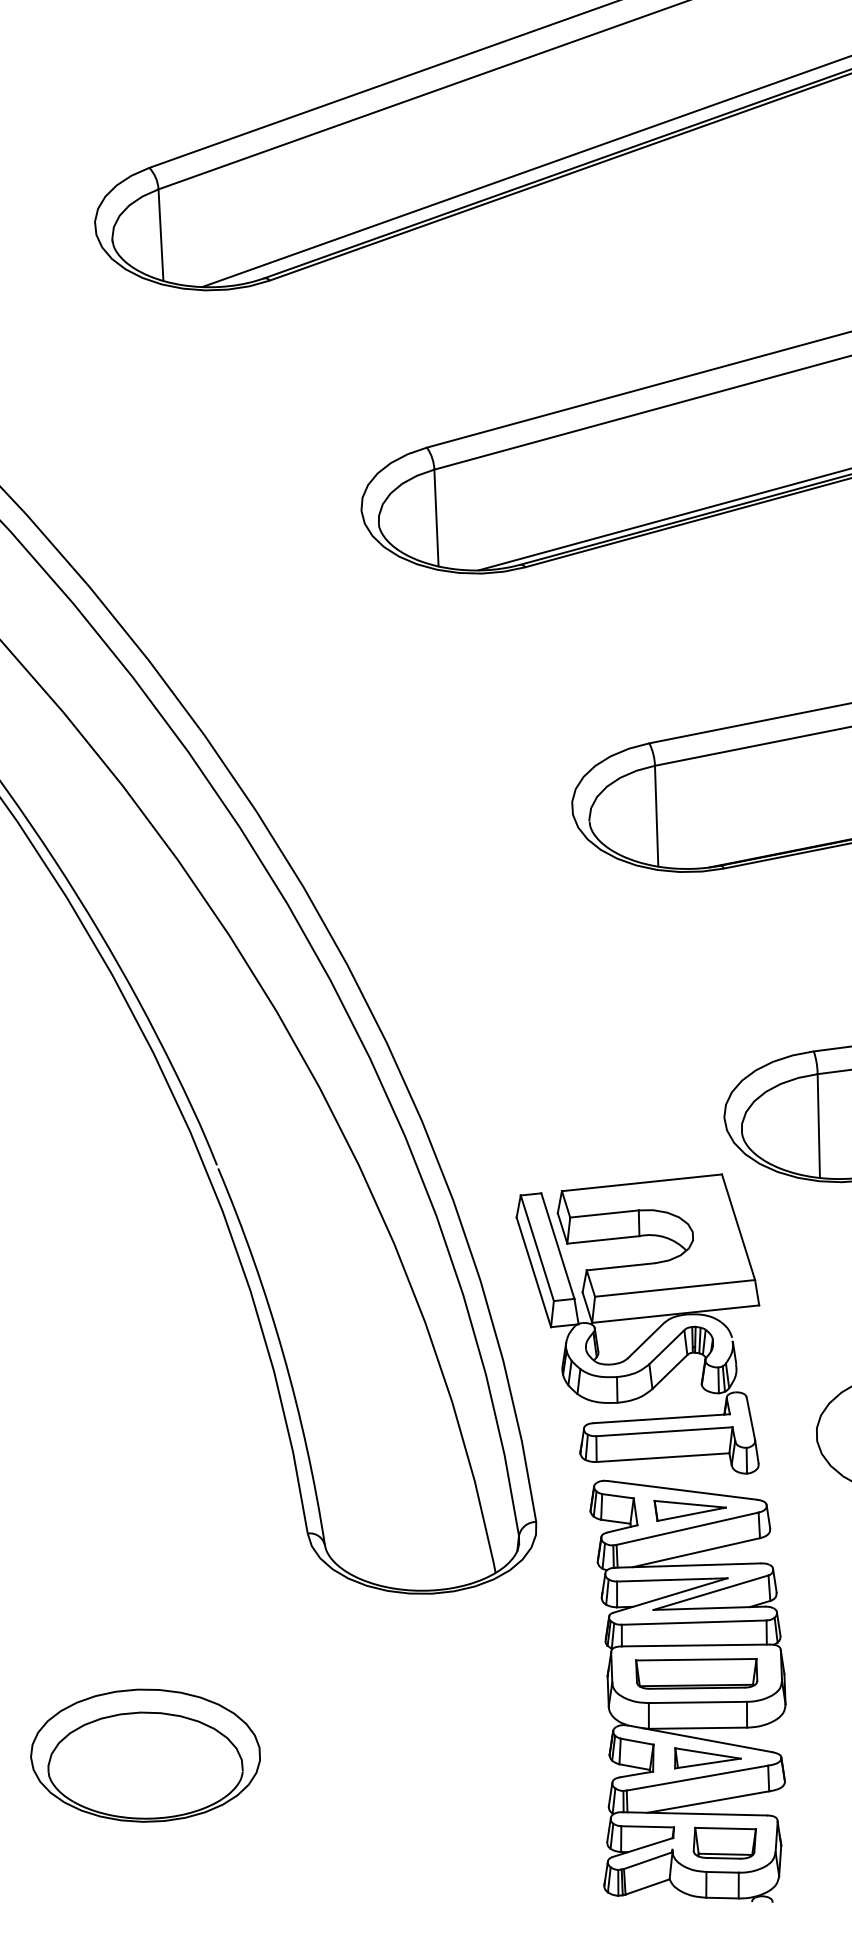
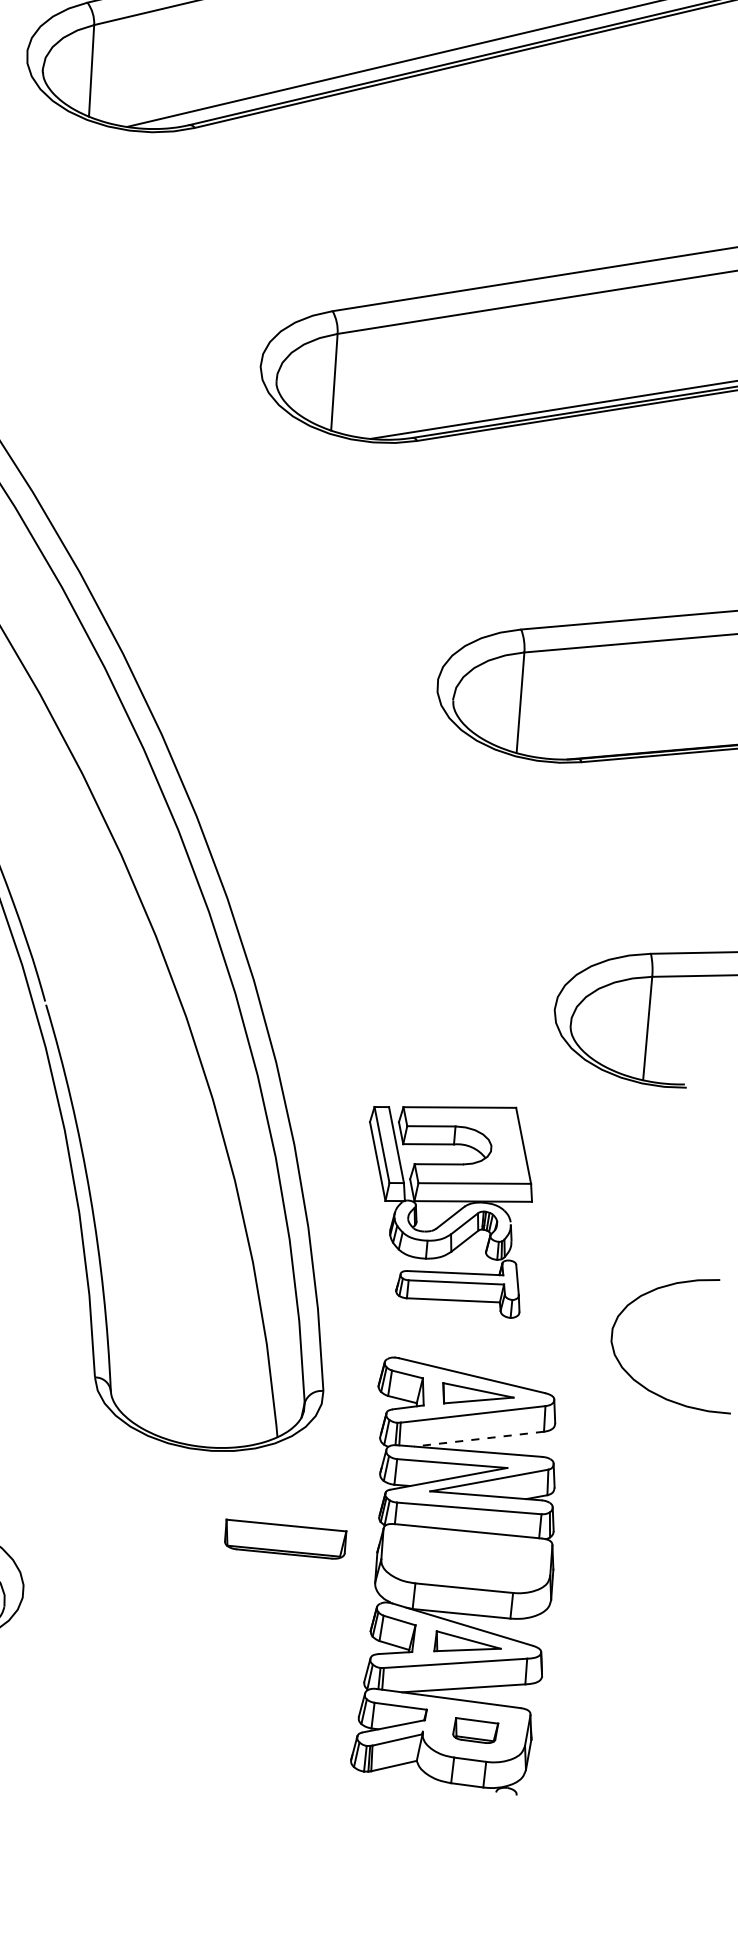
part: (637, 1323) -> (445, 1204), size x0.7
line: (695, 1552) -> (478, 1438), solid -> dashed
part: (696, 1673) -> (285, 1539), moved
part: (724, 1842) -> (475, 1730), size x0.7

